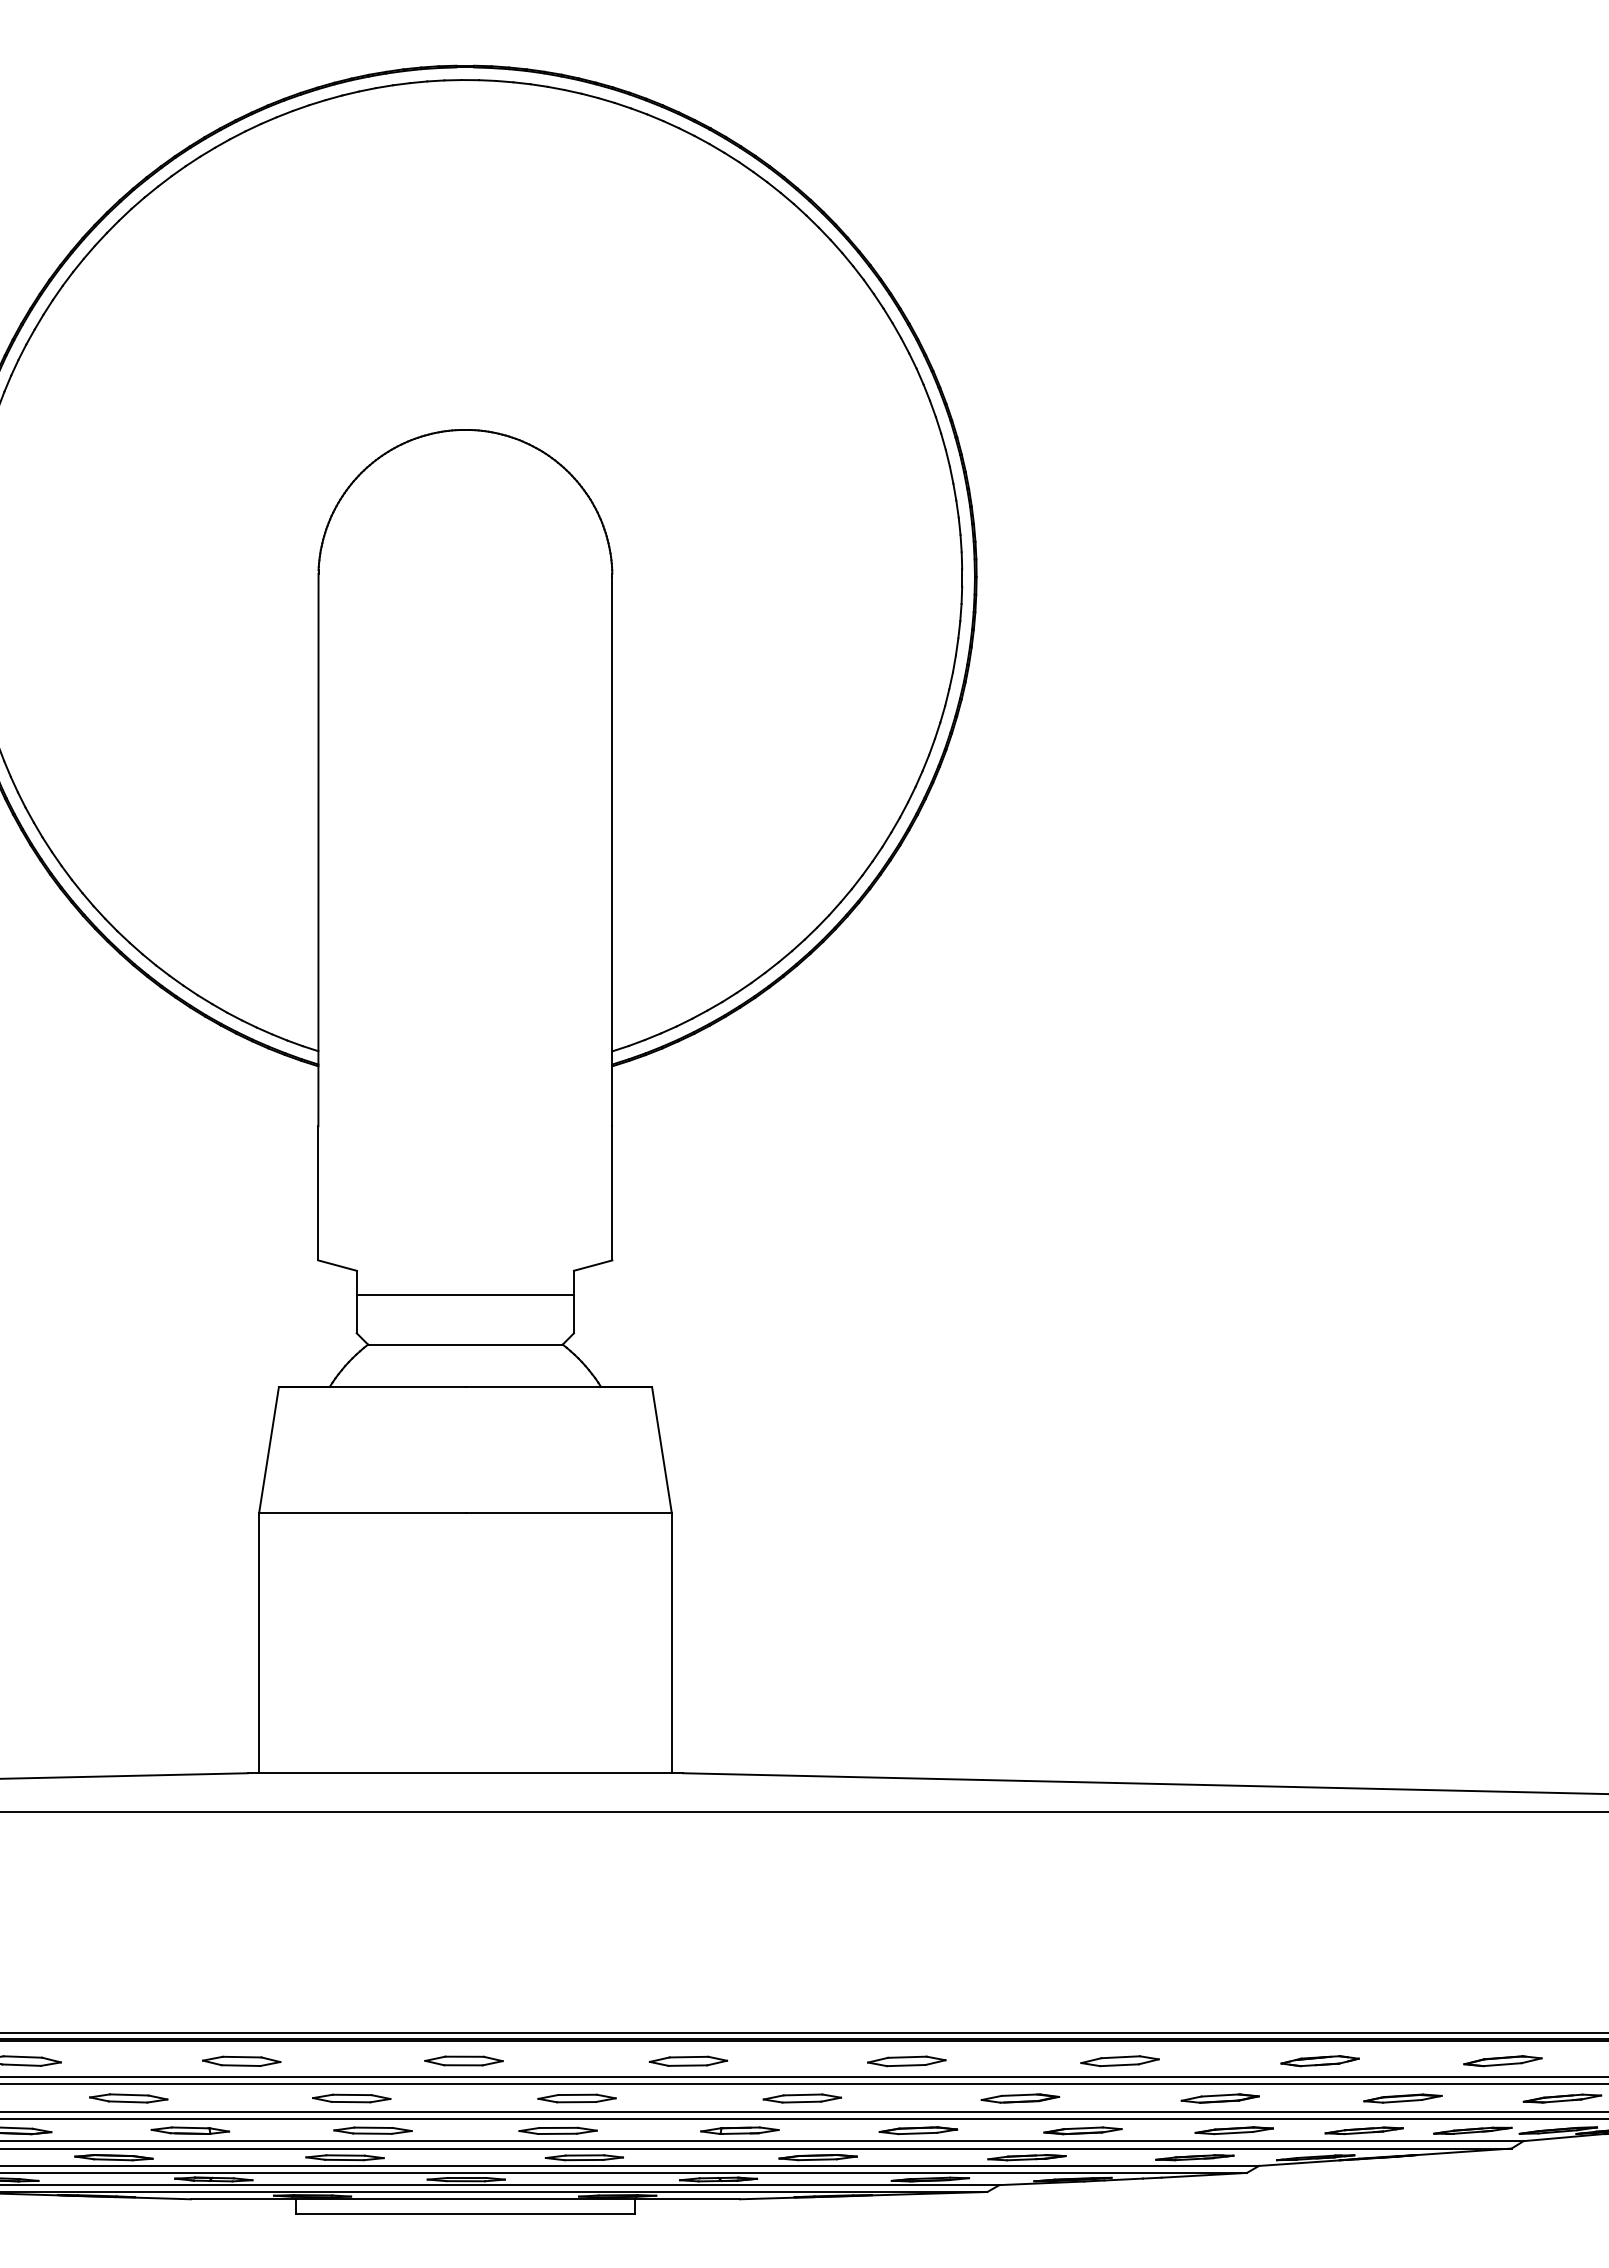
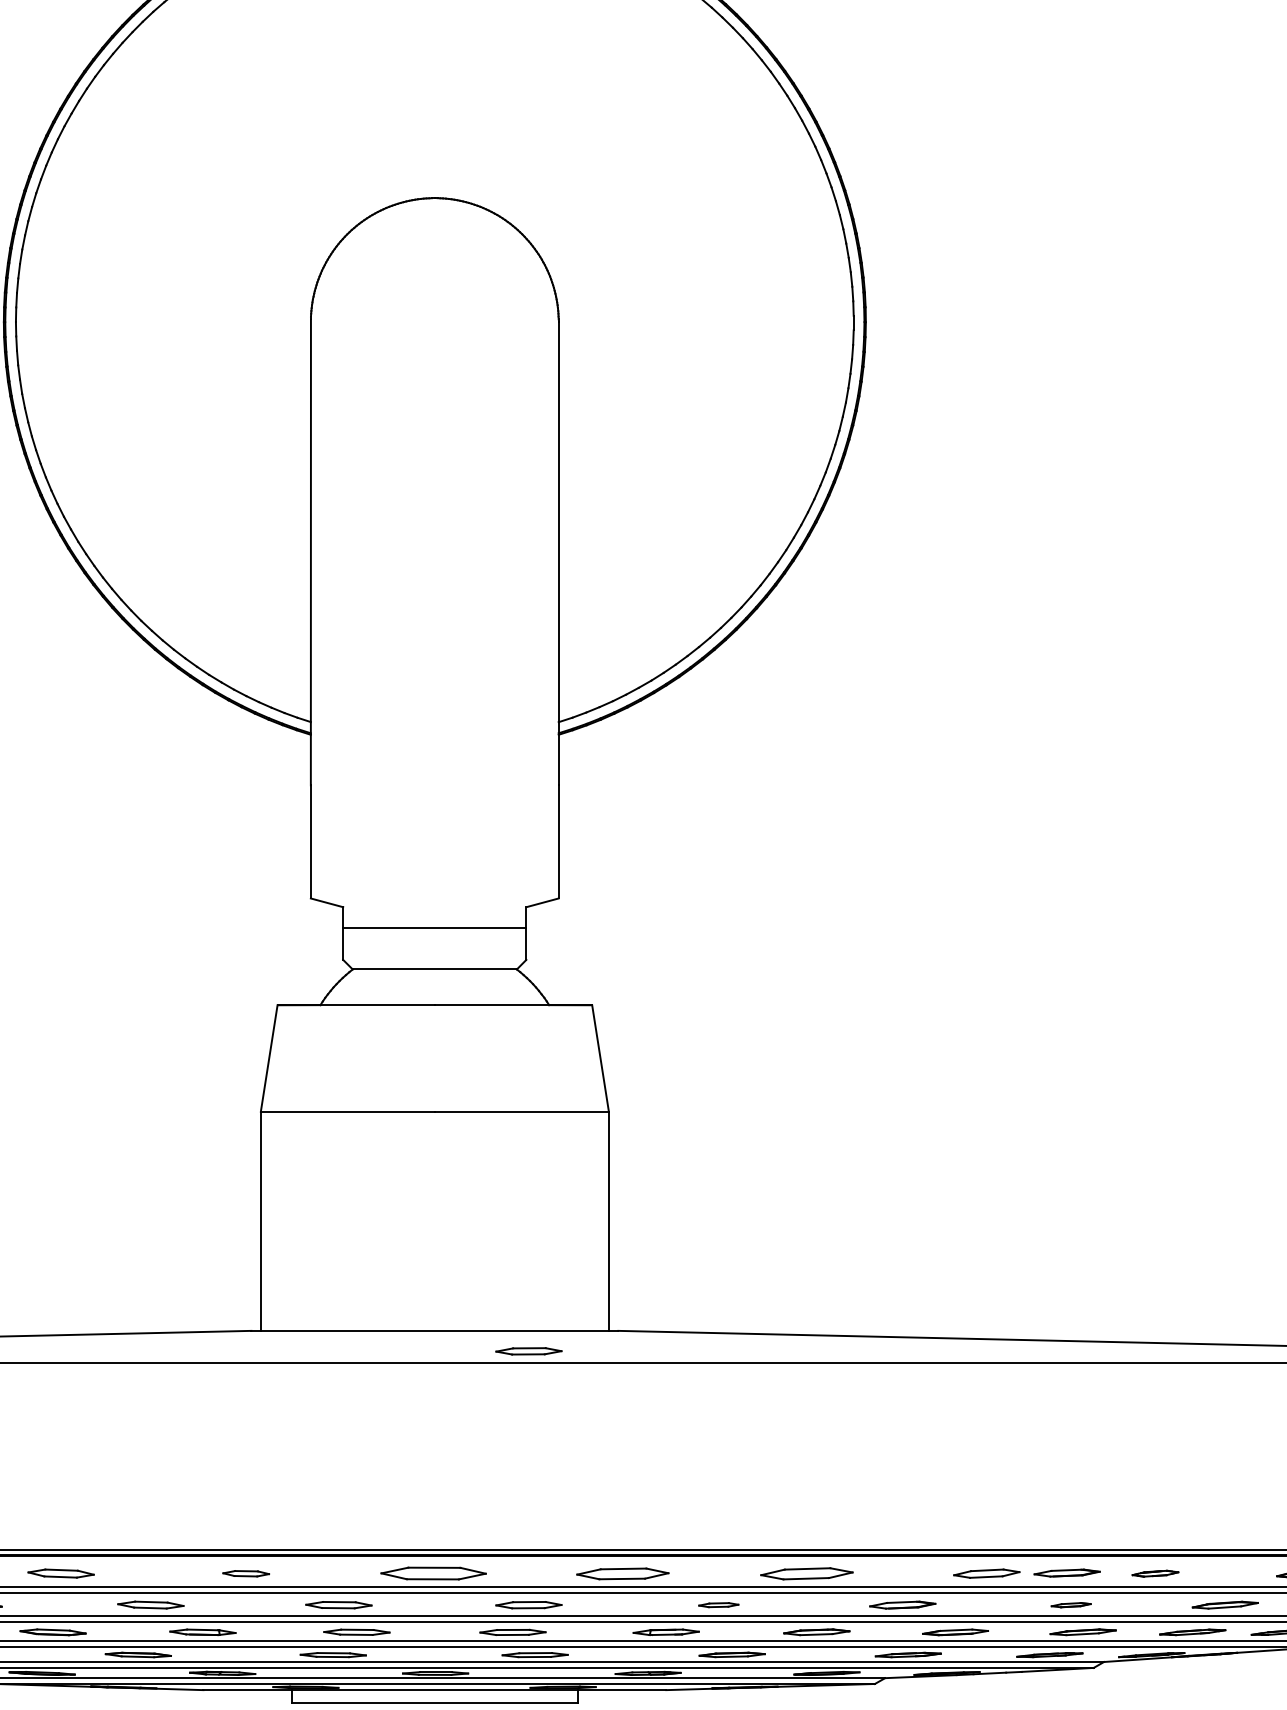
part: (576, 1797) -> (528, 1351), added
part: (241, 2060) -> (246, 1573), size x0.7
part: (463, 2060) -> (433, 1573), size x1.6
part: (688, 2060) -> (622, 1573), size x1.4
part: (1214, 2060) -> (1066, 1573), added
part: (906, 2061) -> (806, 1573), size x1.4
part: (1319, 2061) -> (1154, 1573), size x0.7
part: (801, 2098) -> (718, 1605), size x0.6
part: (1219, 2098) -> (1070, 1605), size x0.6

